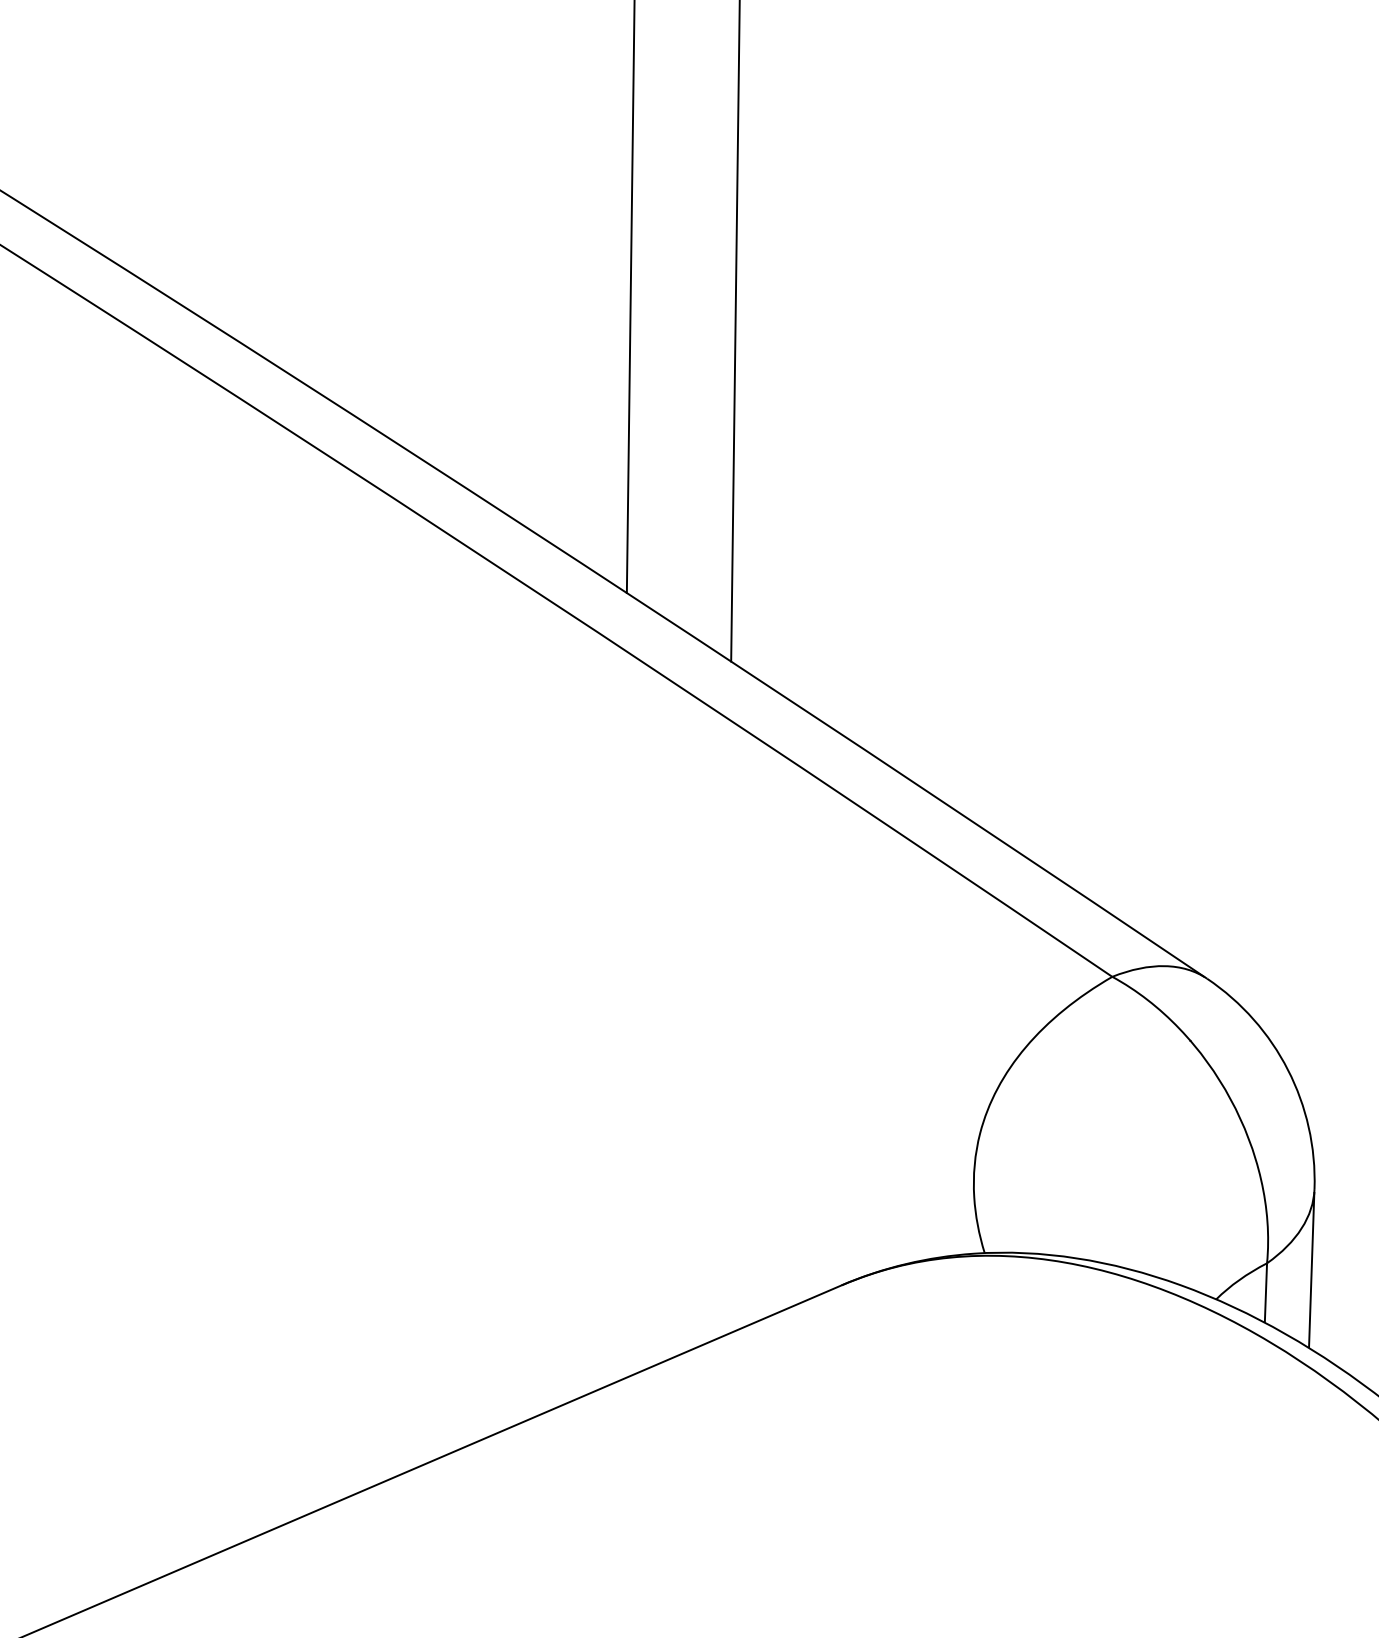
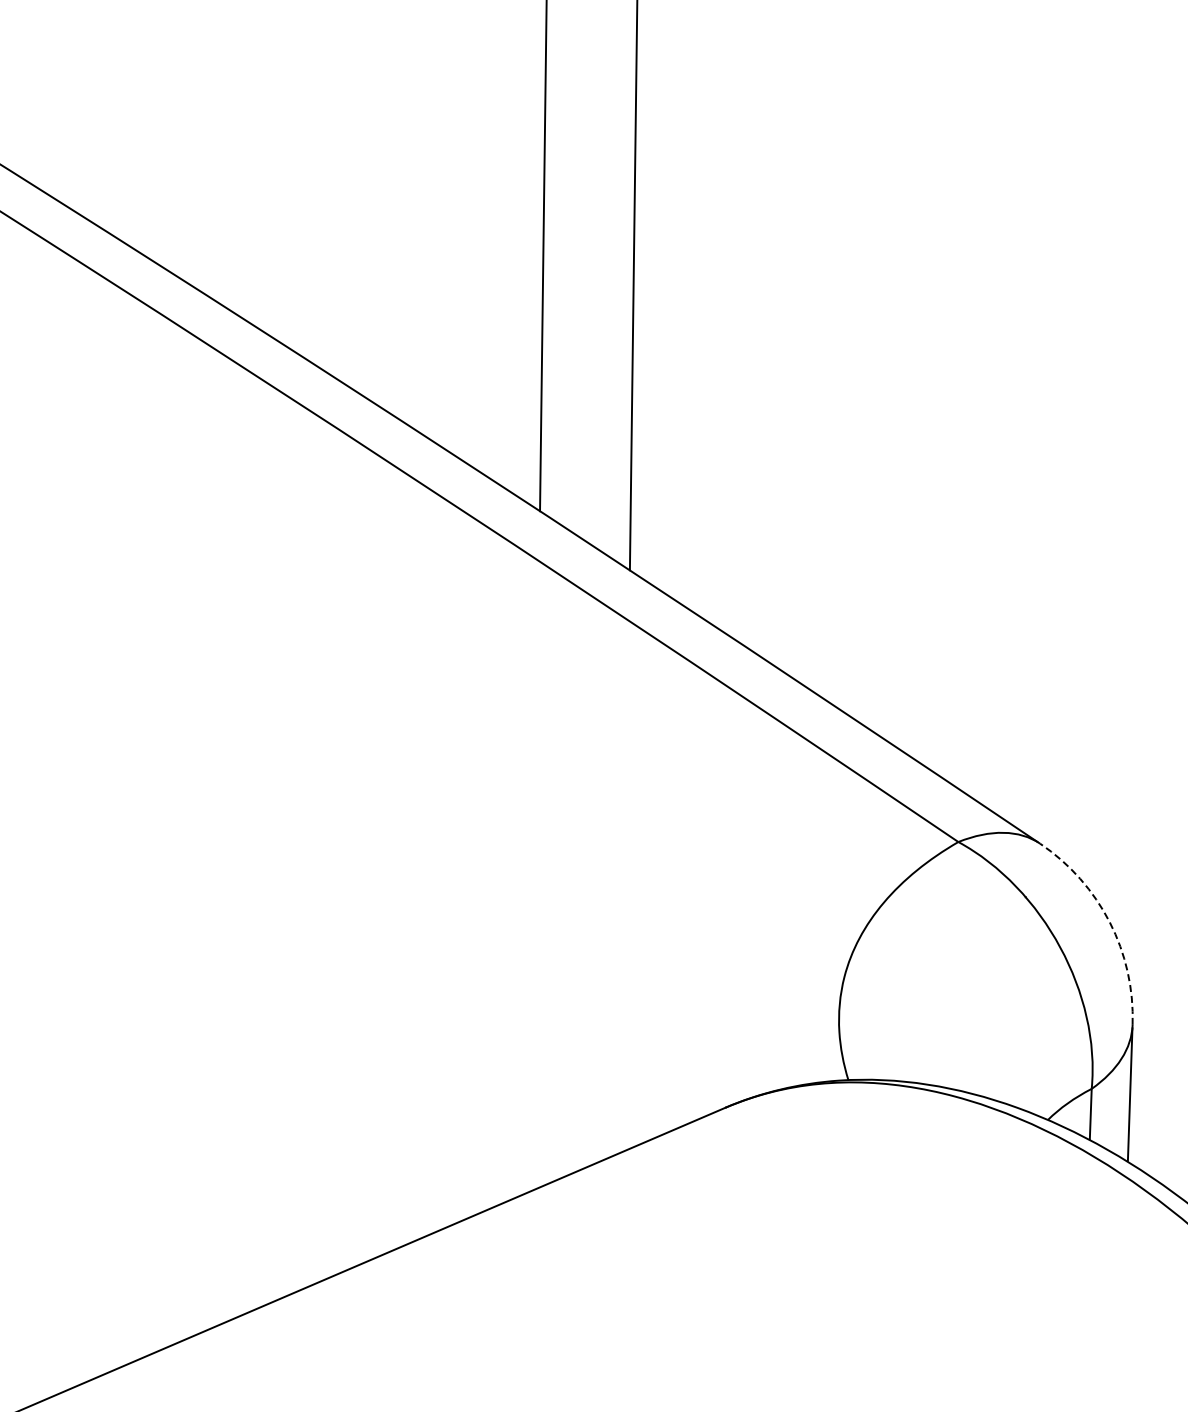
arc: (1287, 1070) -> (1109, 922), solid -> dashed

